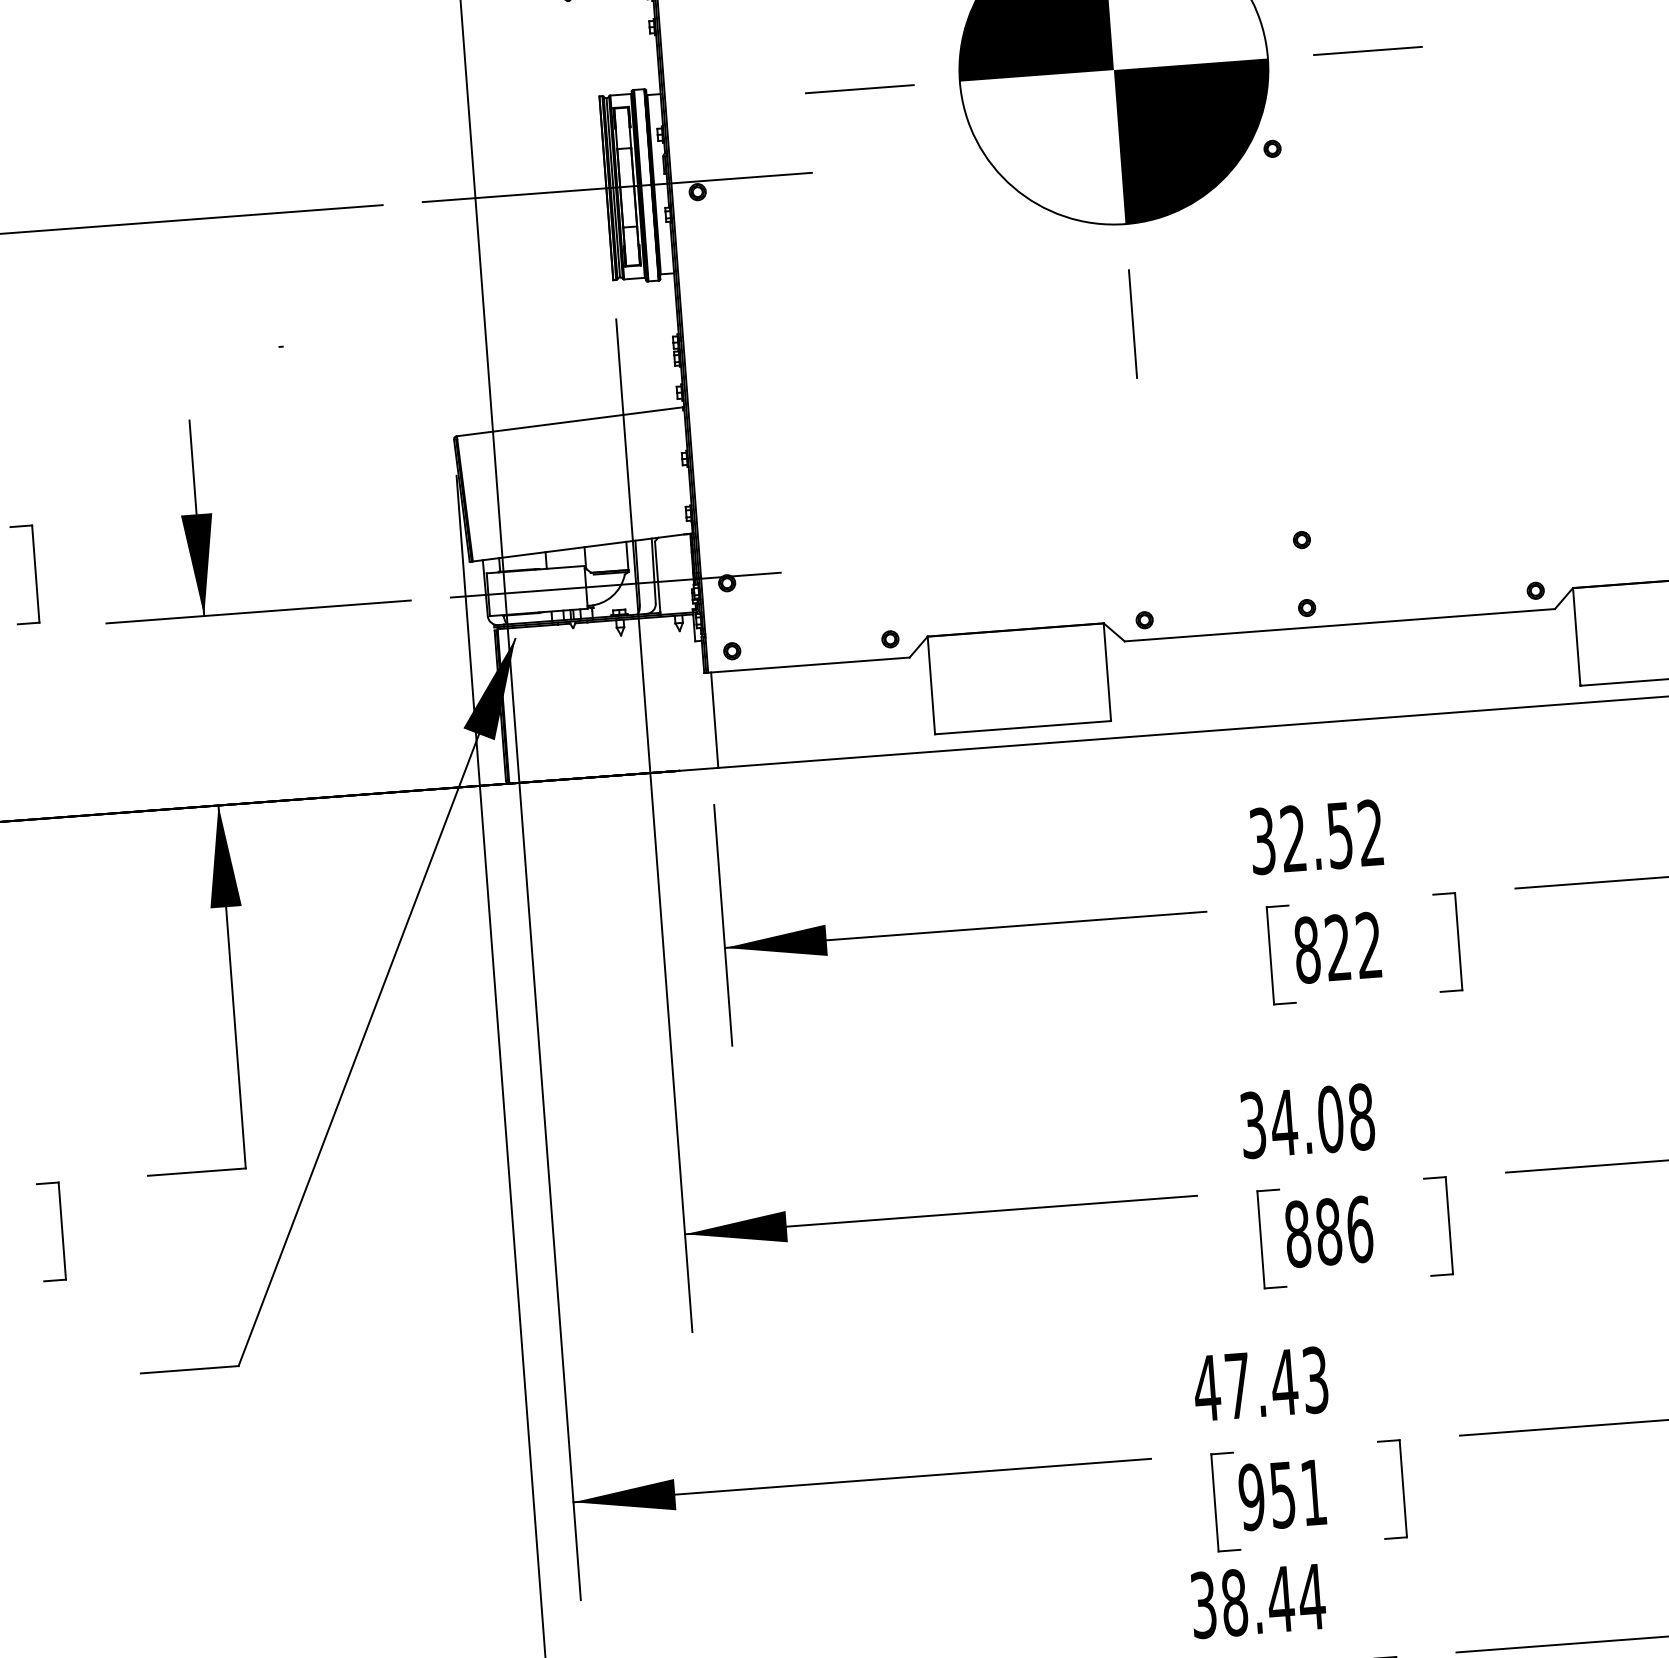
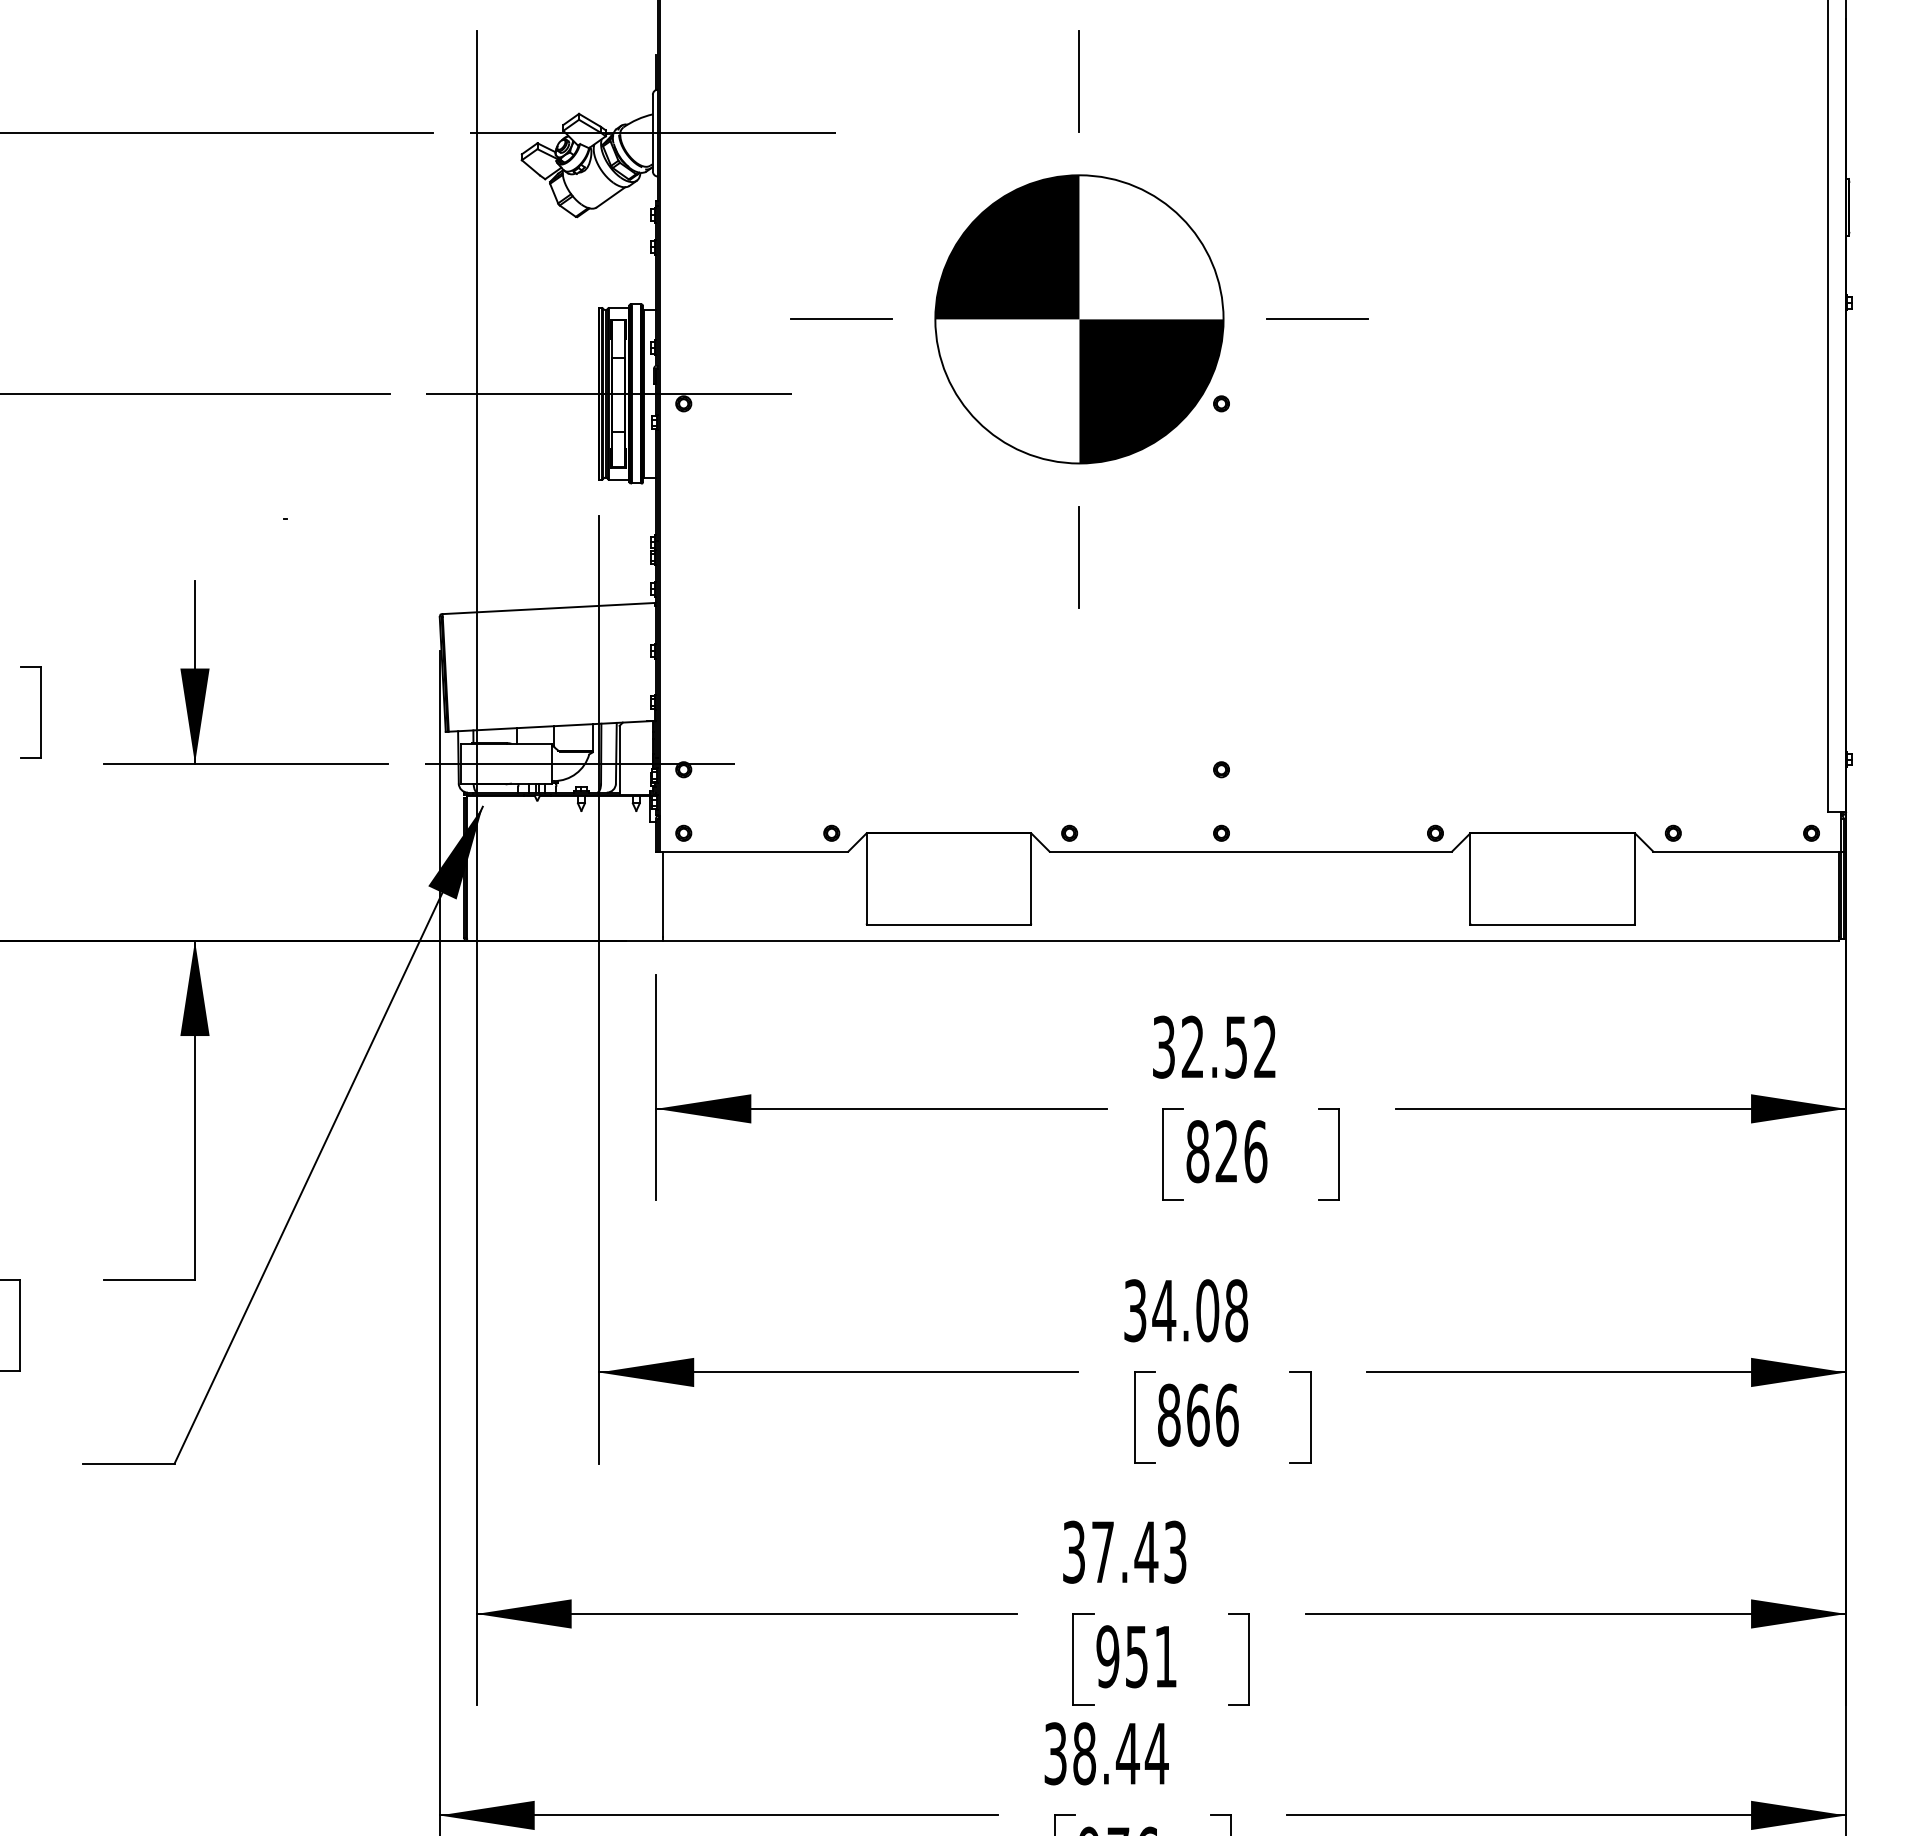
text: (1368, 945) -> (1255, 1151), 822 -> 826
text: (1329, 1231) -> (1198, 1414), 886 -> 866
text: (1207, 1387) -> (1074, 1551), 47.43 -> 37.43

